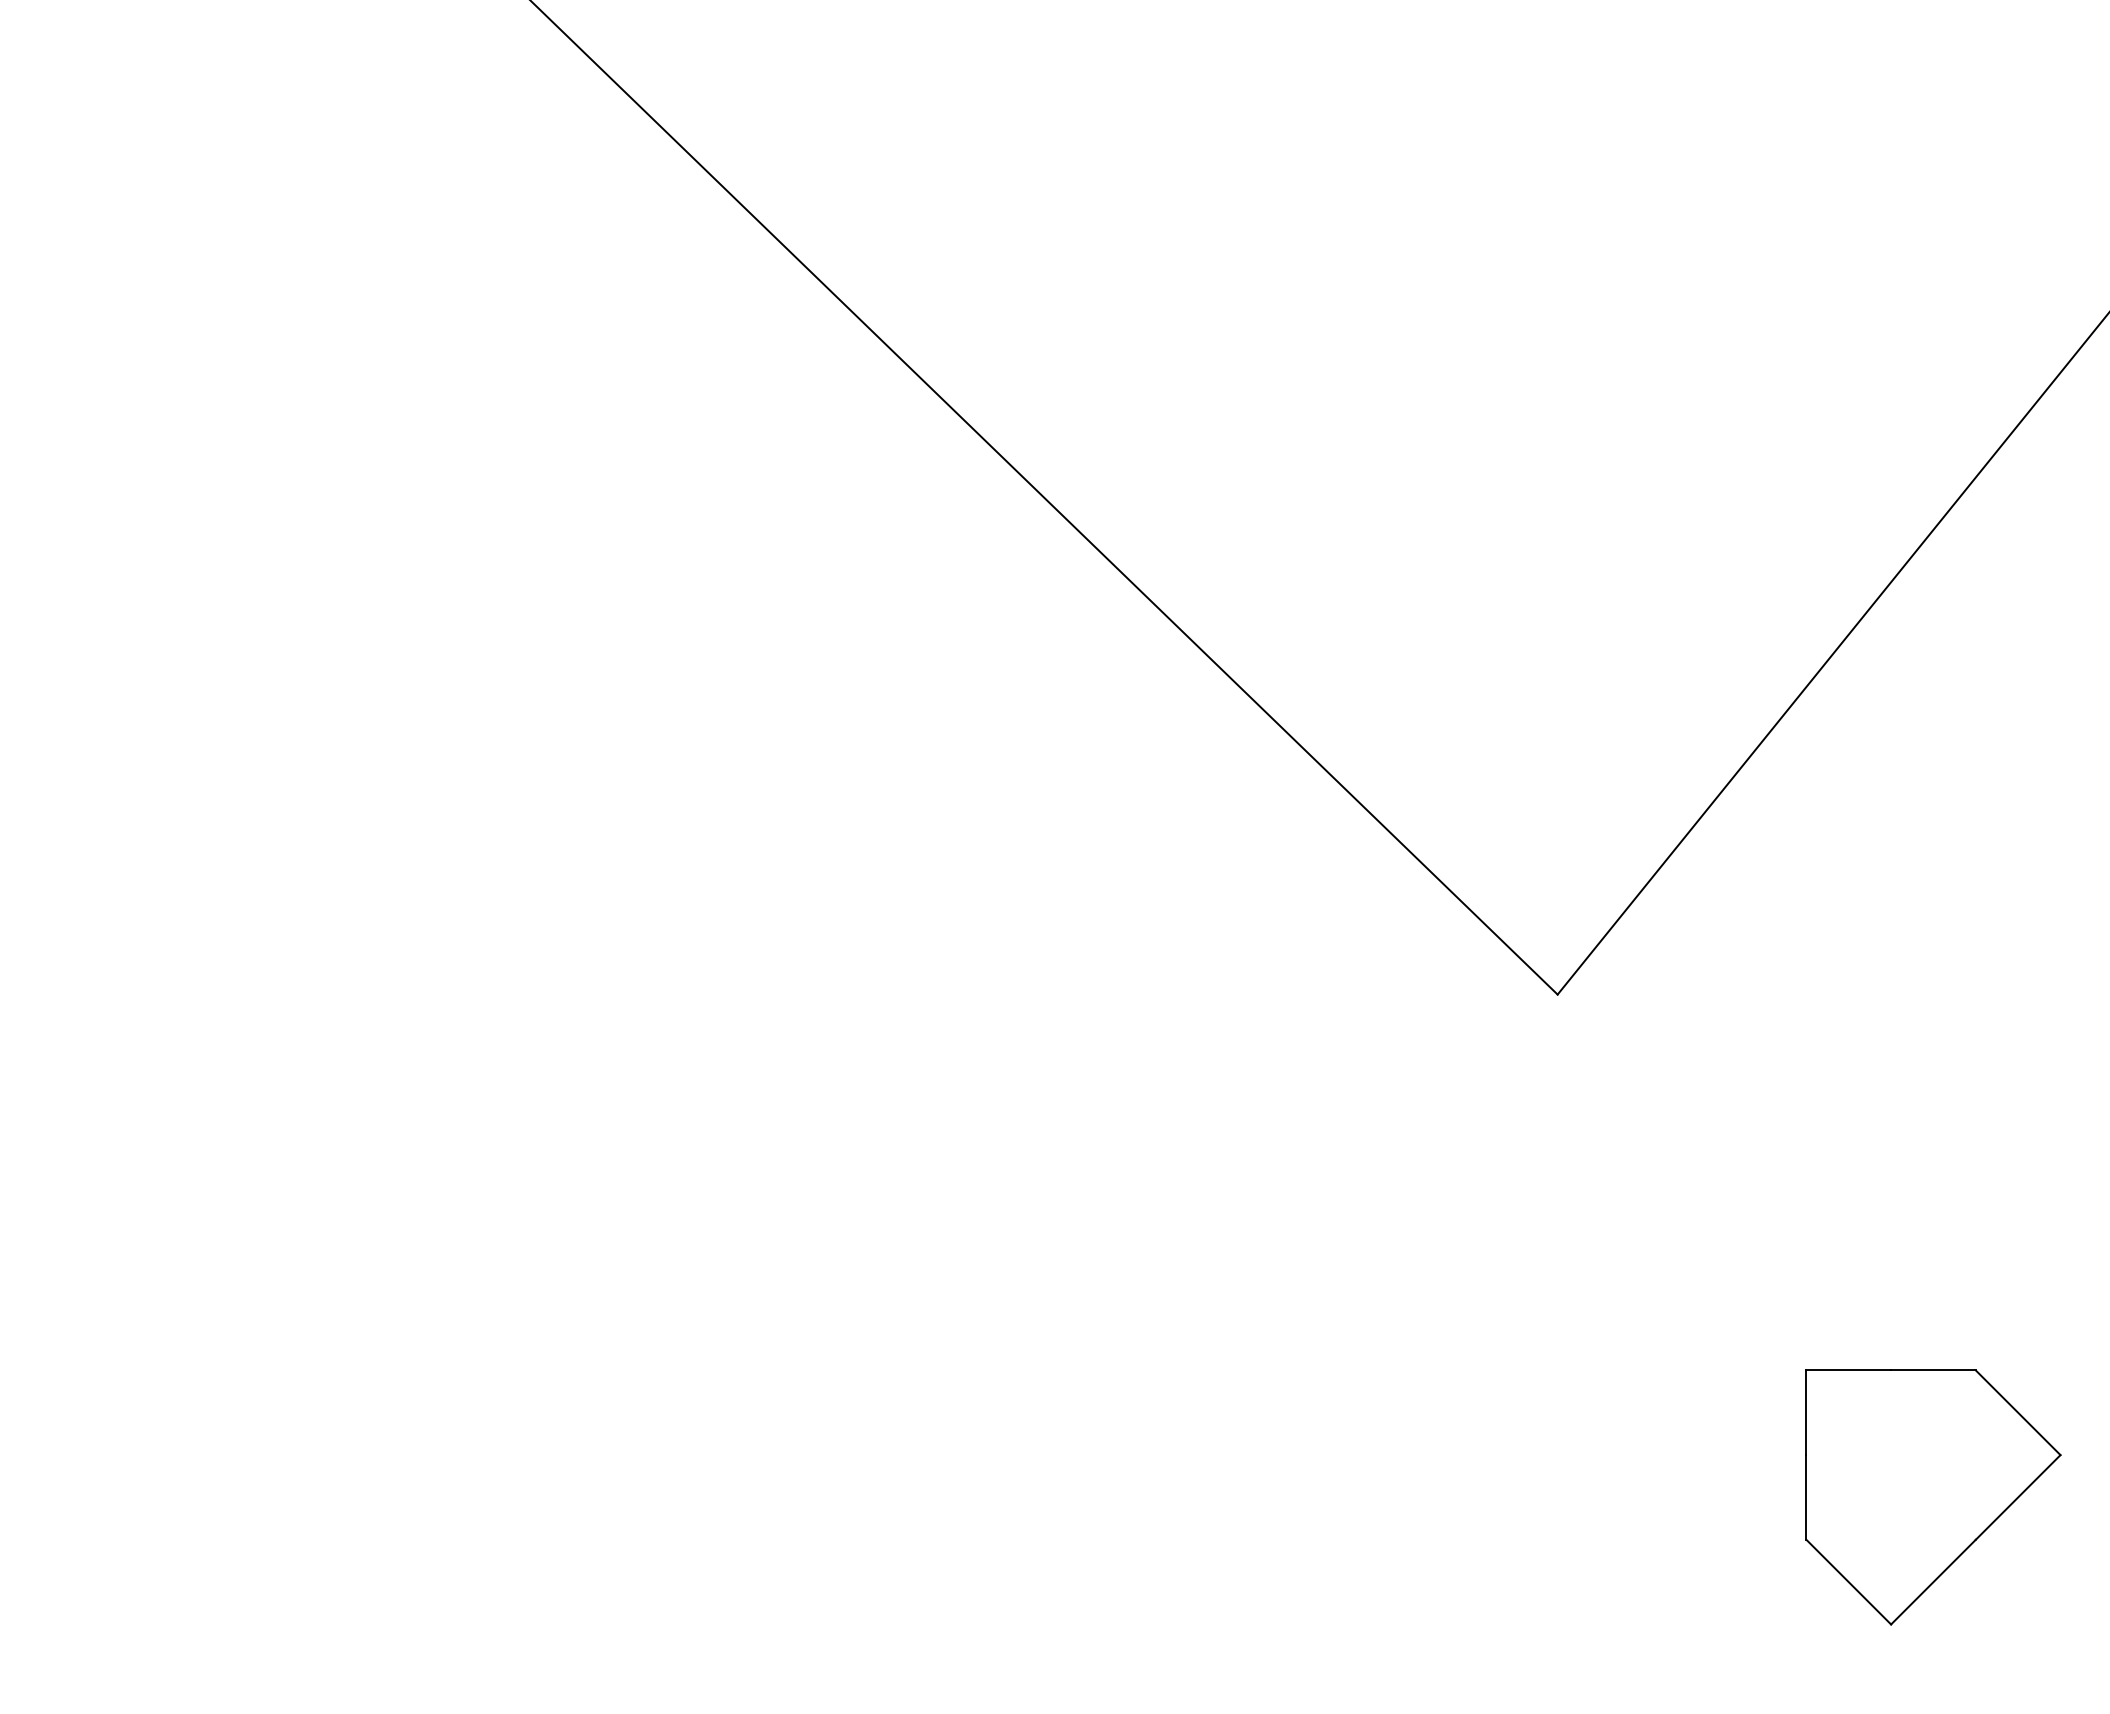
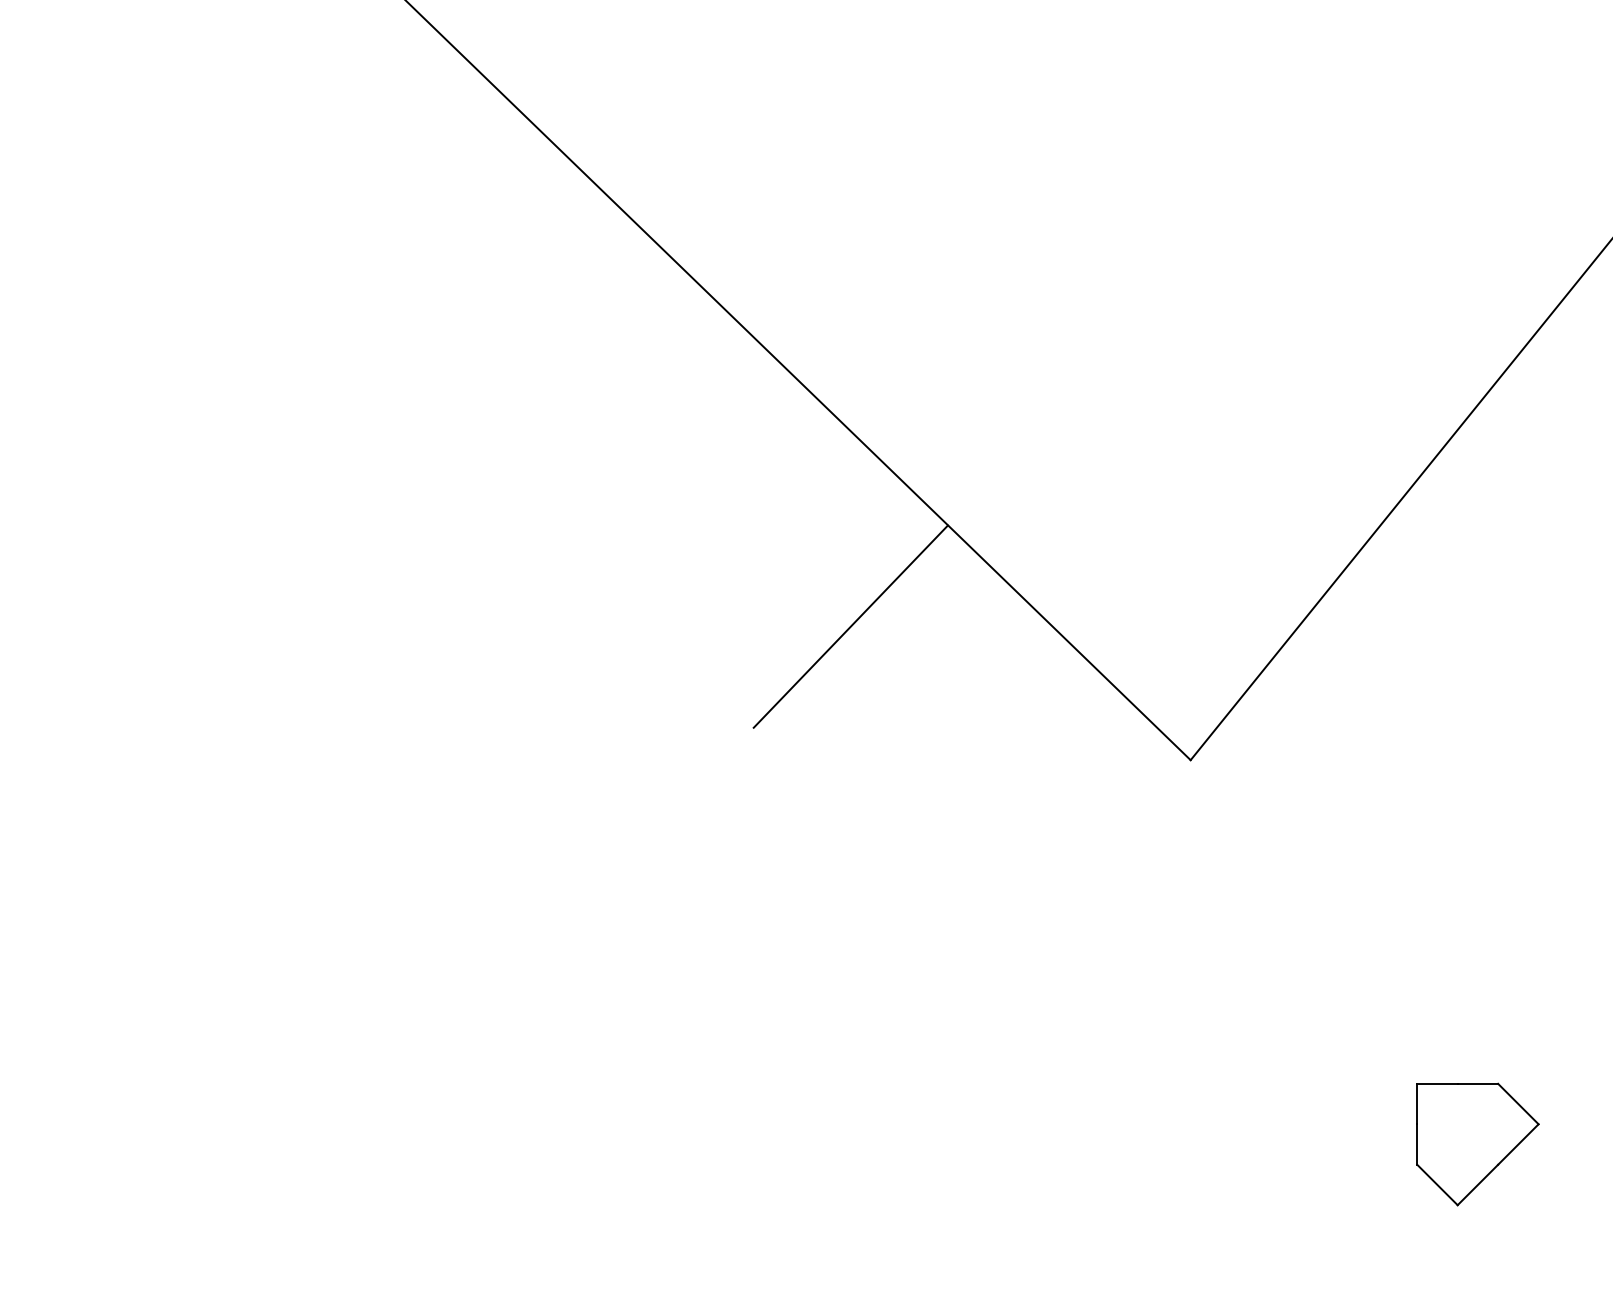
line: (1112, 819) -> (850, 626), added
part: (1933, 1497) -> (1477, 1144), size x0.62

